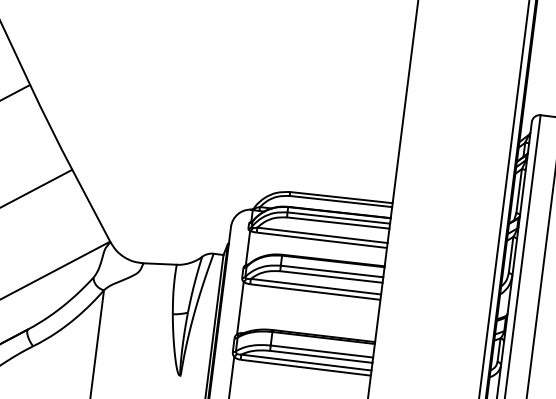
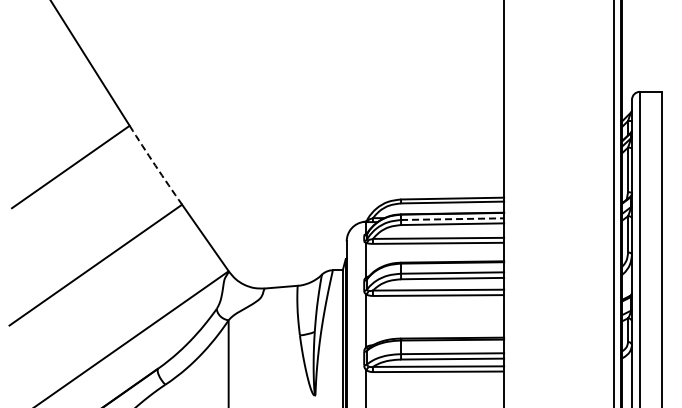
arc: (50, 127) -> (155, 165), solid -> dashed
line: (338, 218) -> (452, 219), solid -> dashed

